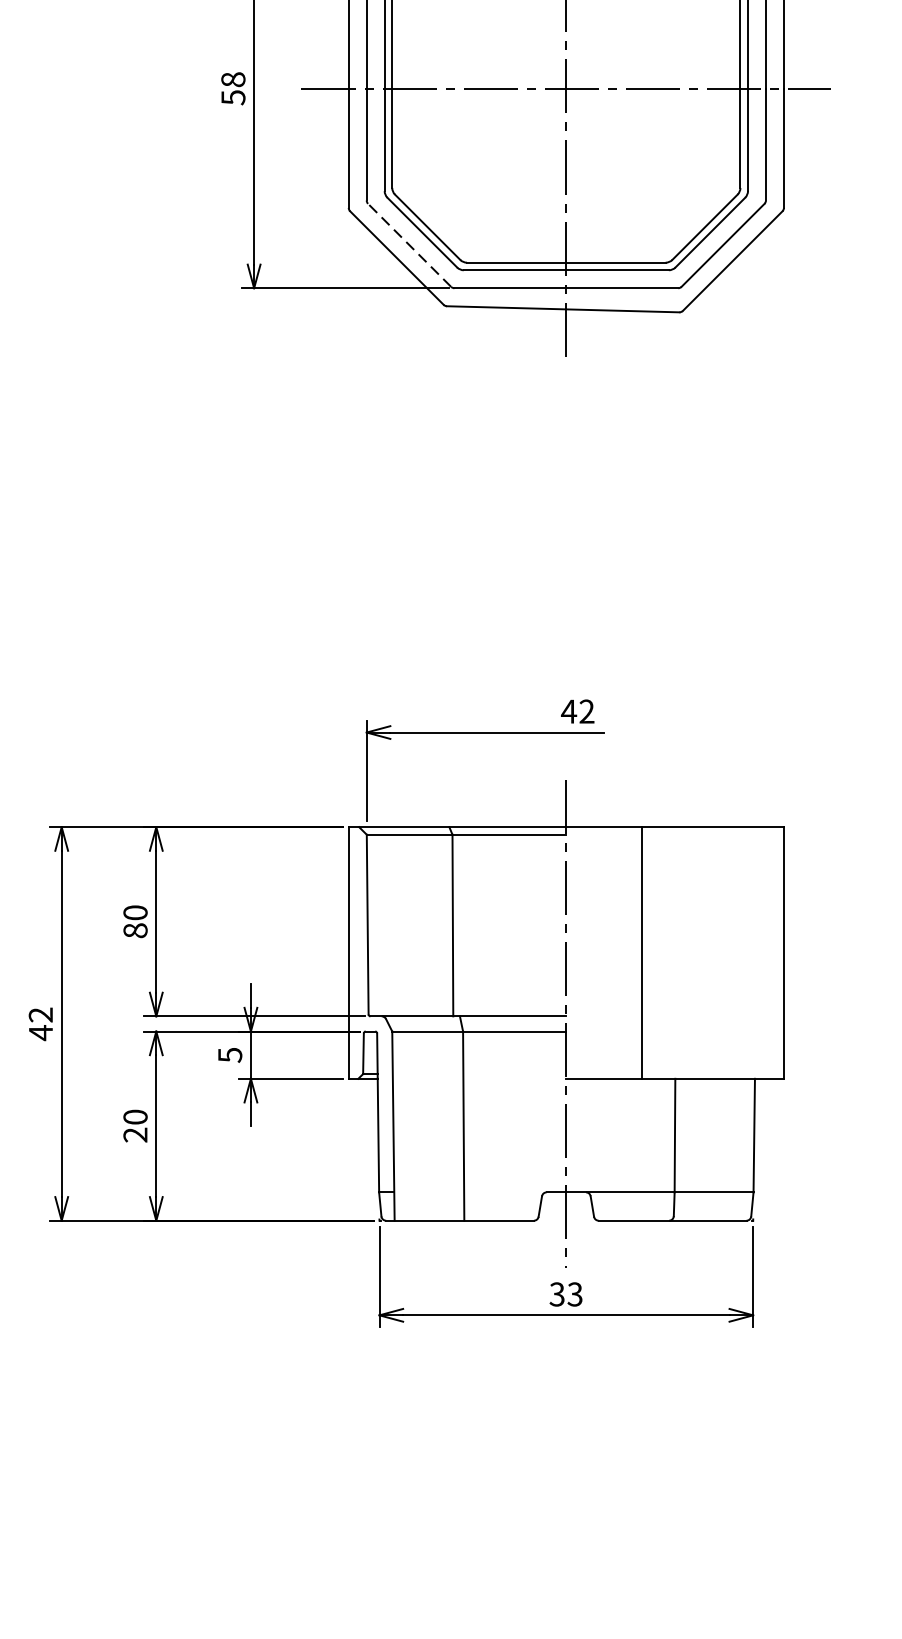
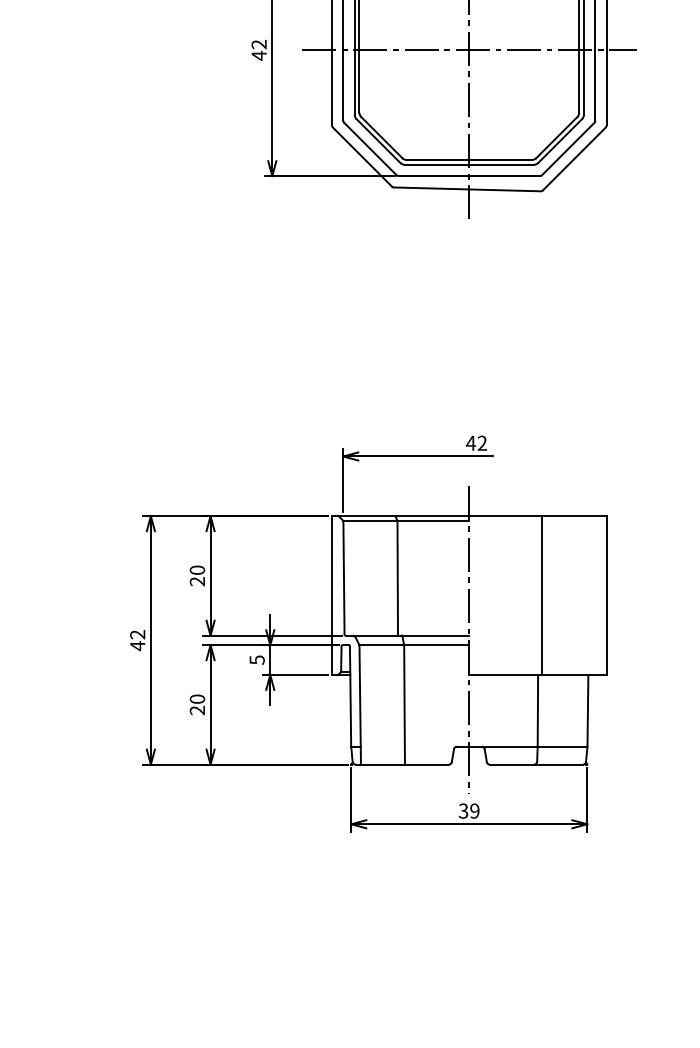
text: (232, 87) -> (258, 49), 58 -> 42
line: (409, 244) -> (370, 148), dashed -> solid
text: (135, 930) -> (197, 581), 80 -> 20
line: (641, 952) -> (541, 595), moved
text: (574, 1293) -> (474, 810), 33 -> 39

